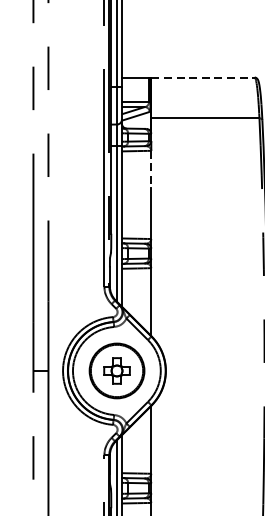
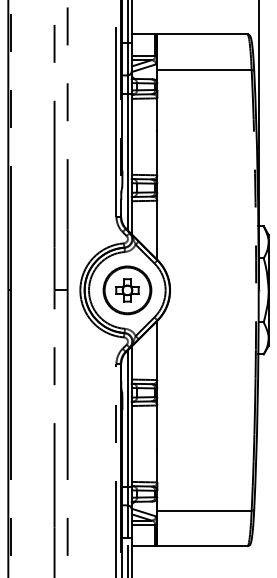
line: (203, 77) -> (202, 34), dashed -> solid
line: (151, 170) -> (157, 115), dashed -> solid

